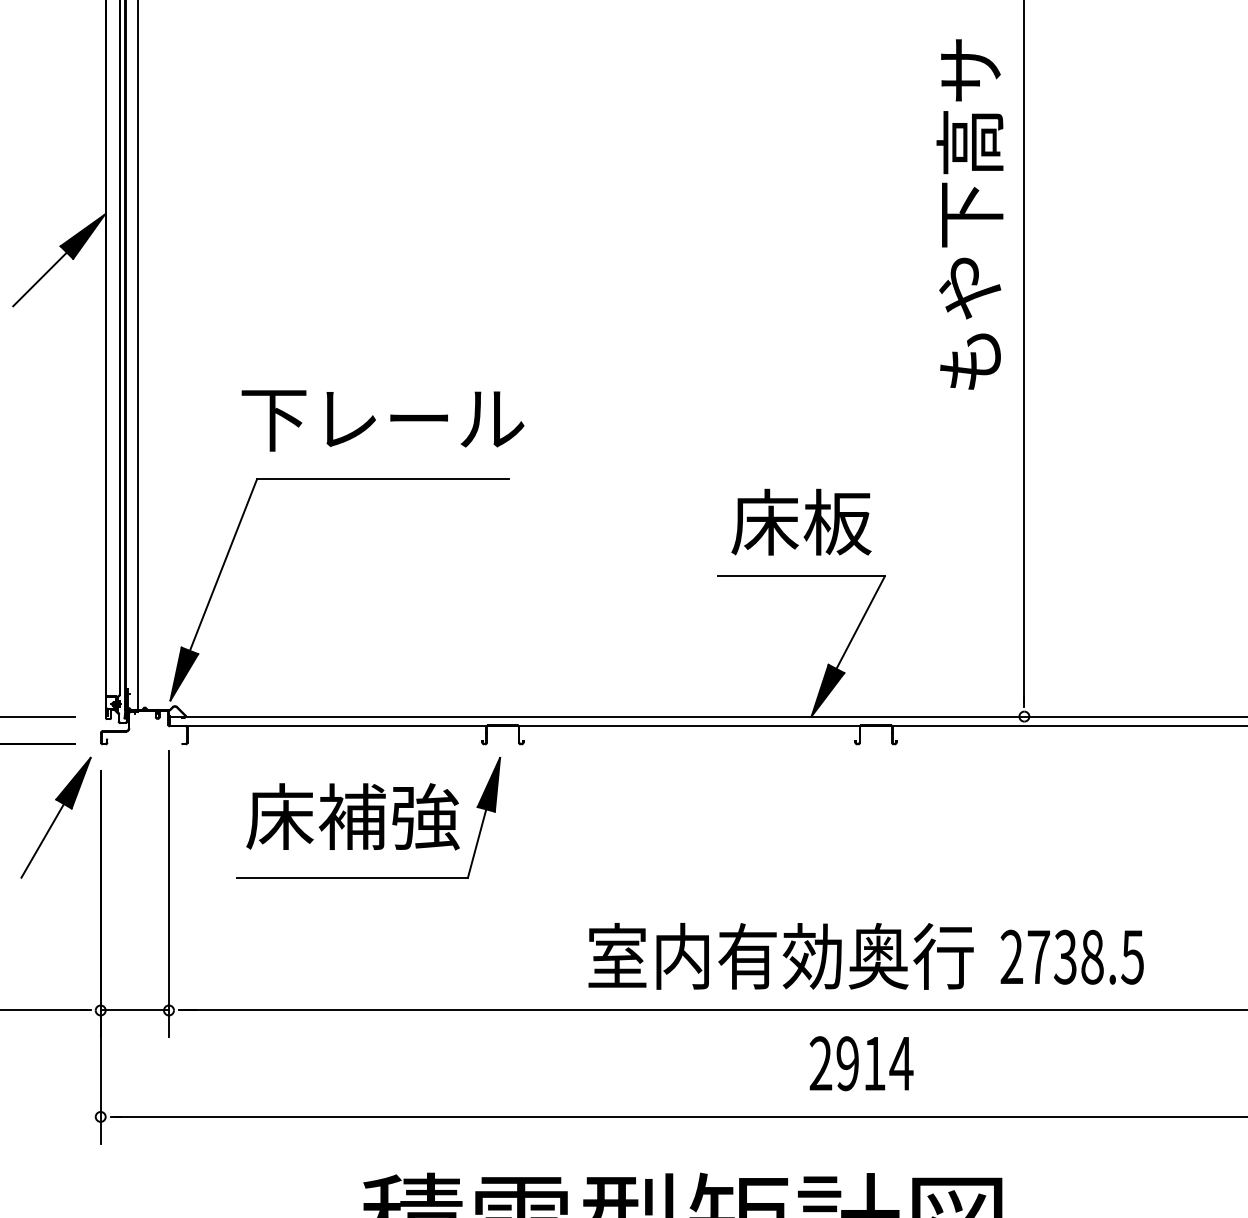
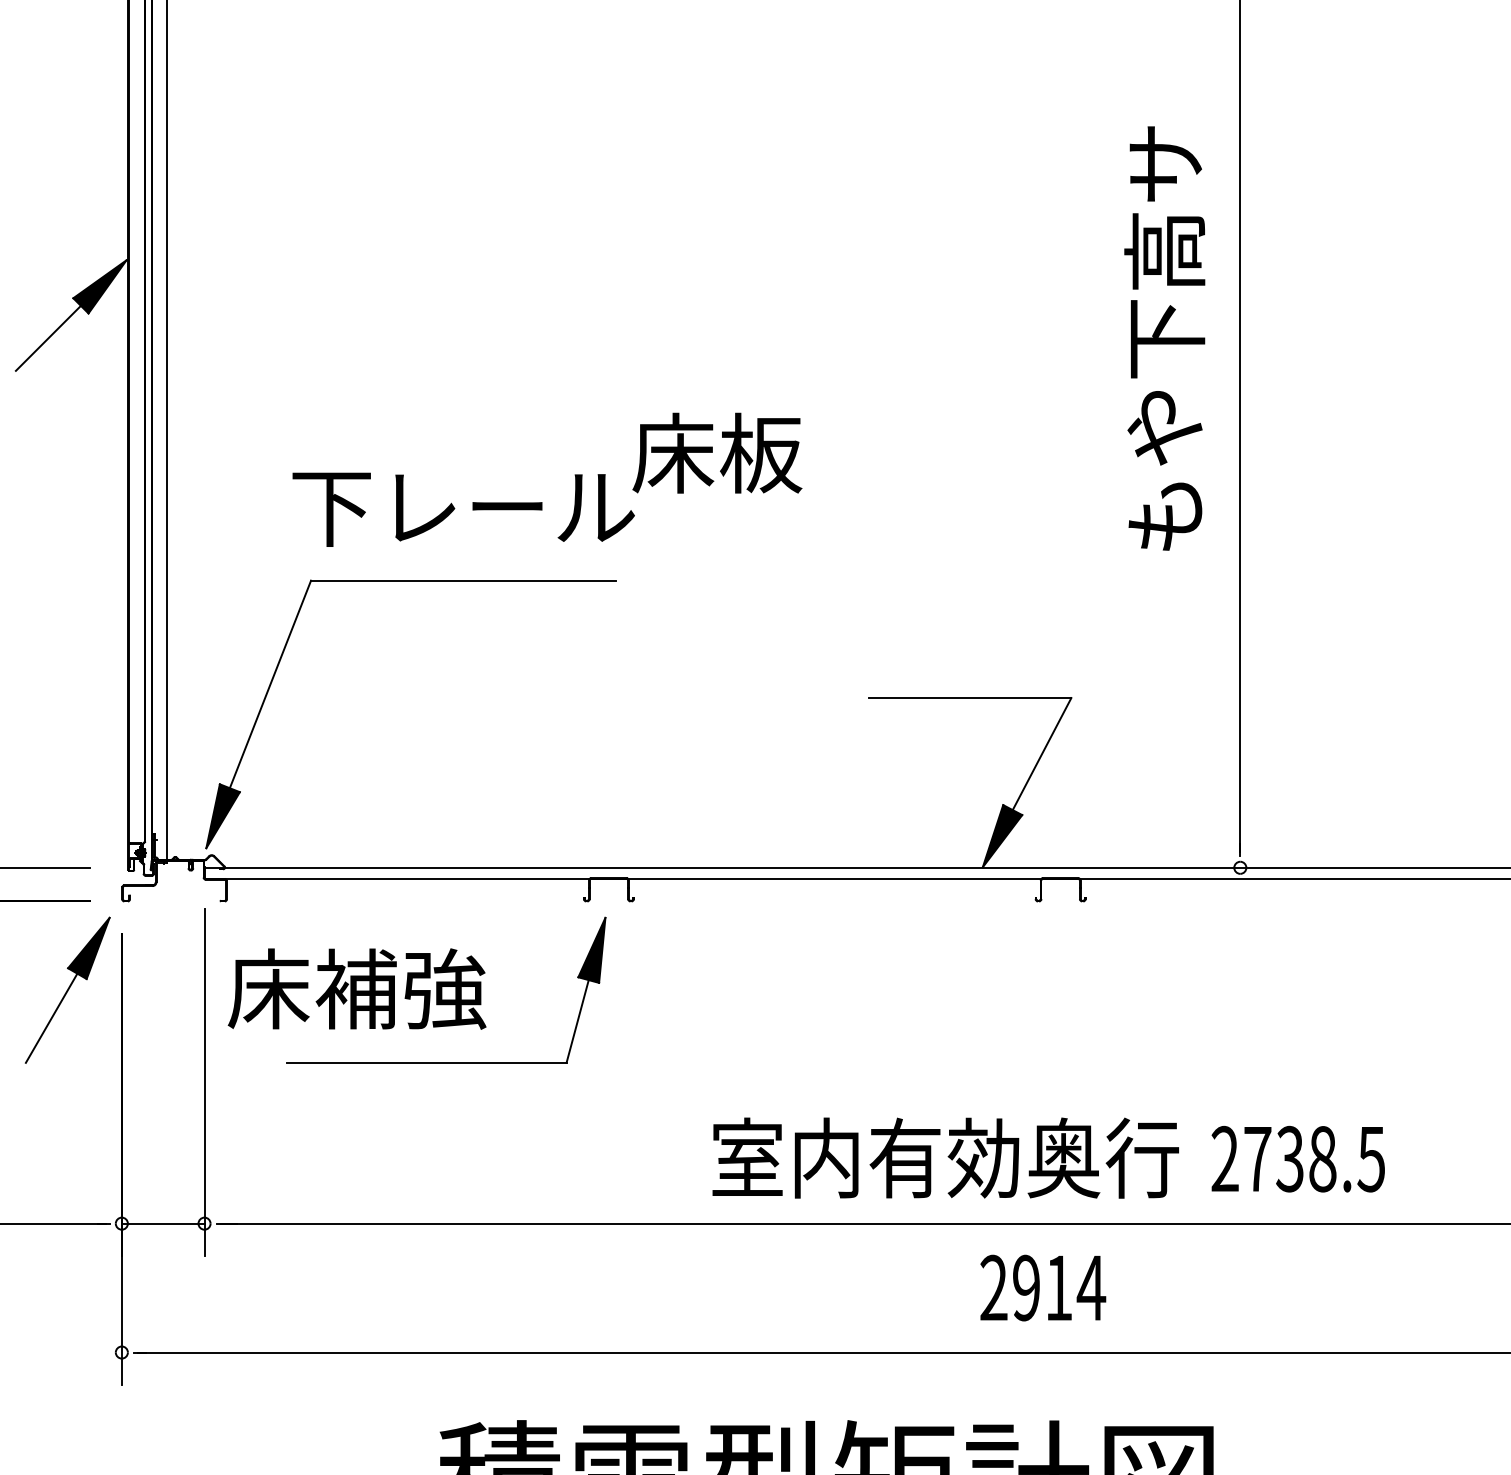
text: (969, 214) -> (1164, 338), moved
text: (801, 521) -> (717, 452), moved
text: (352, 816) -> (356, 988), moved

